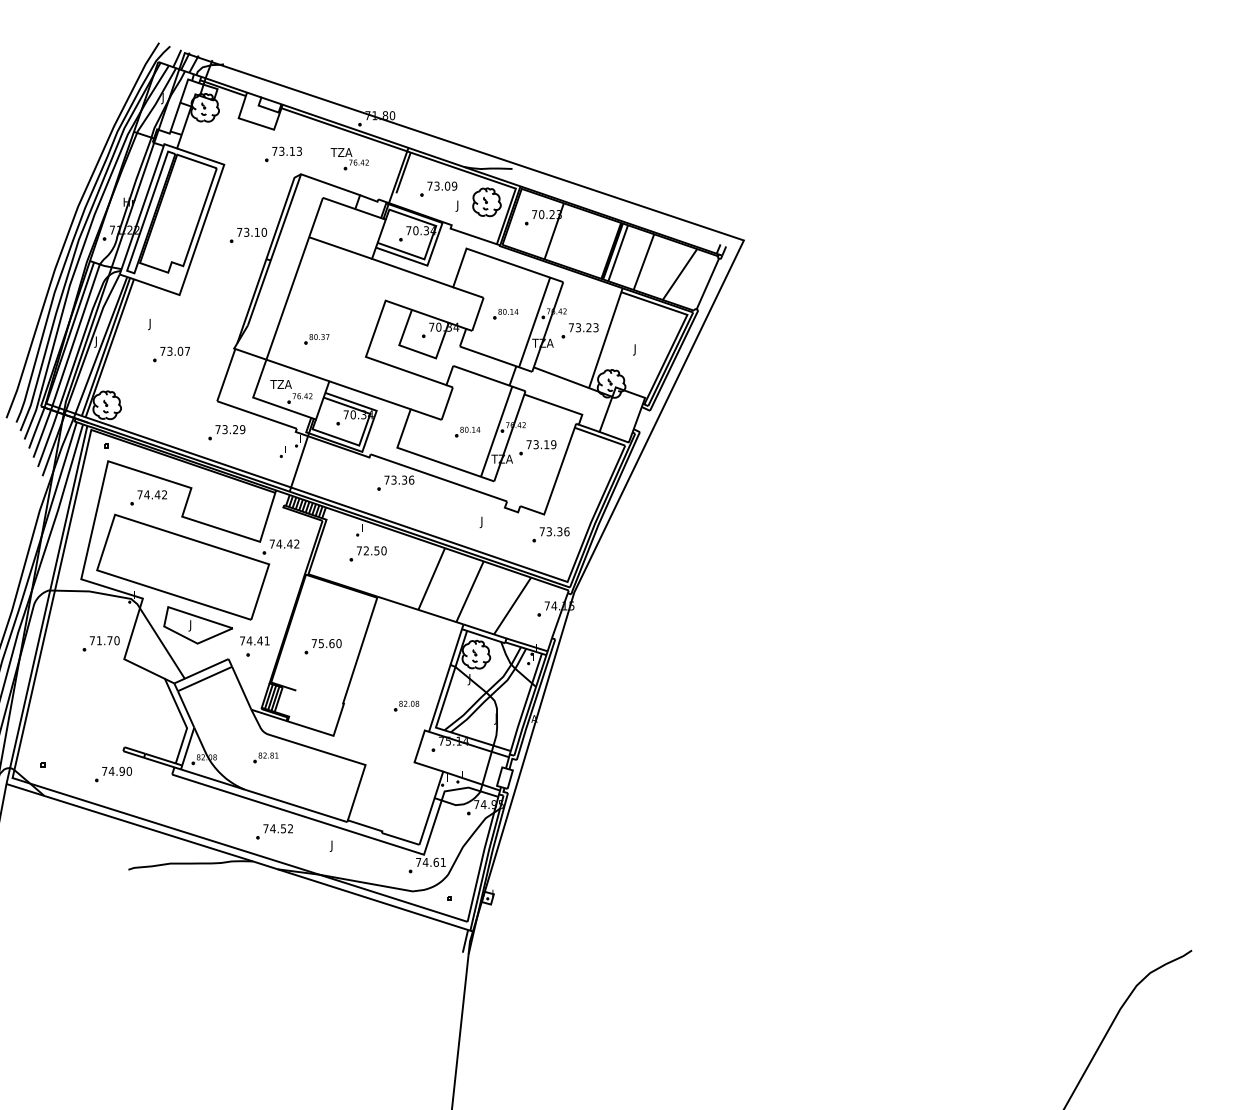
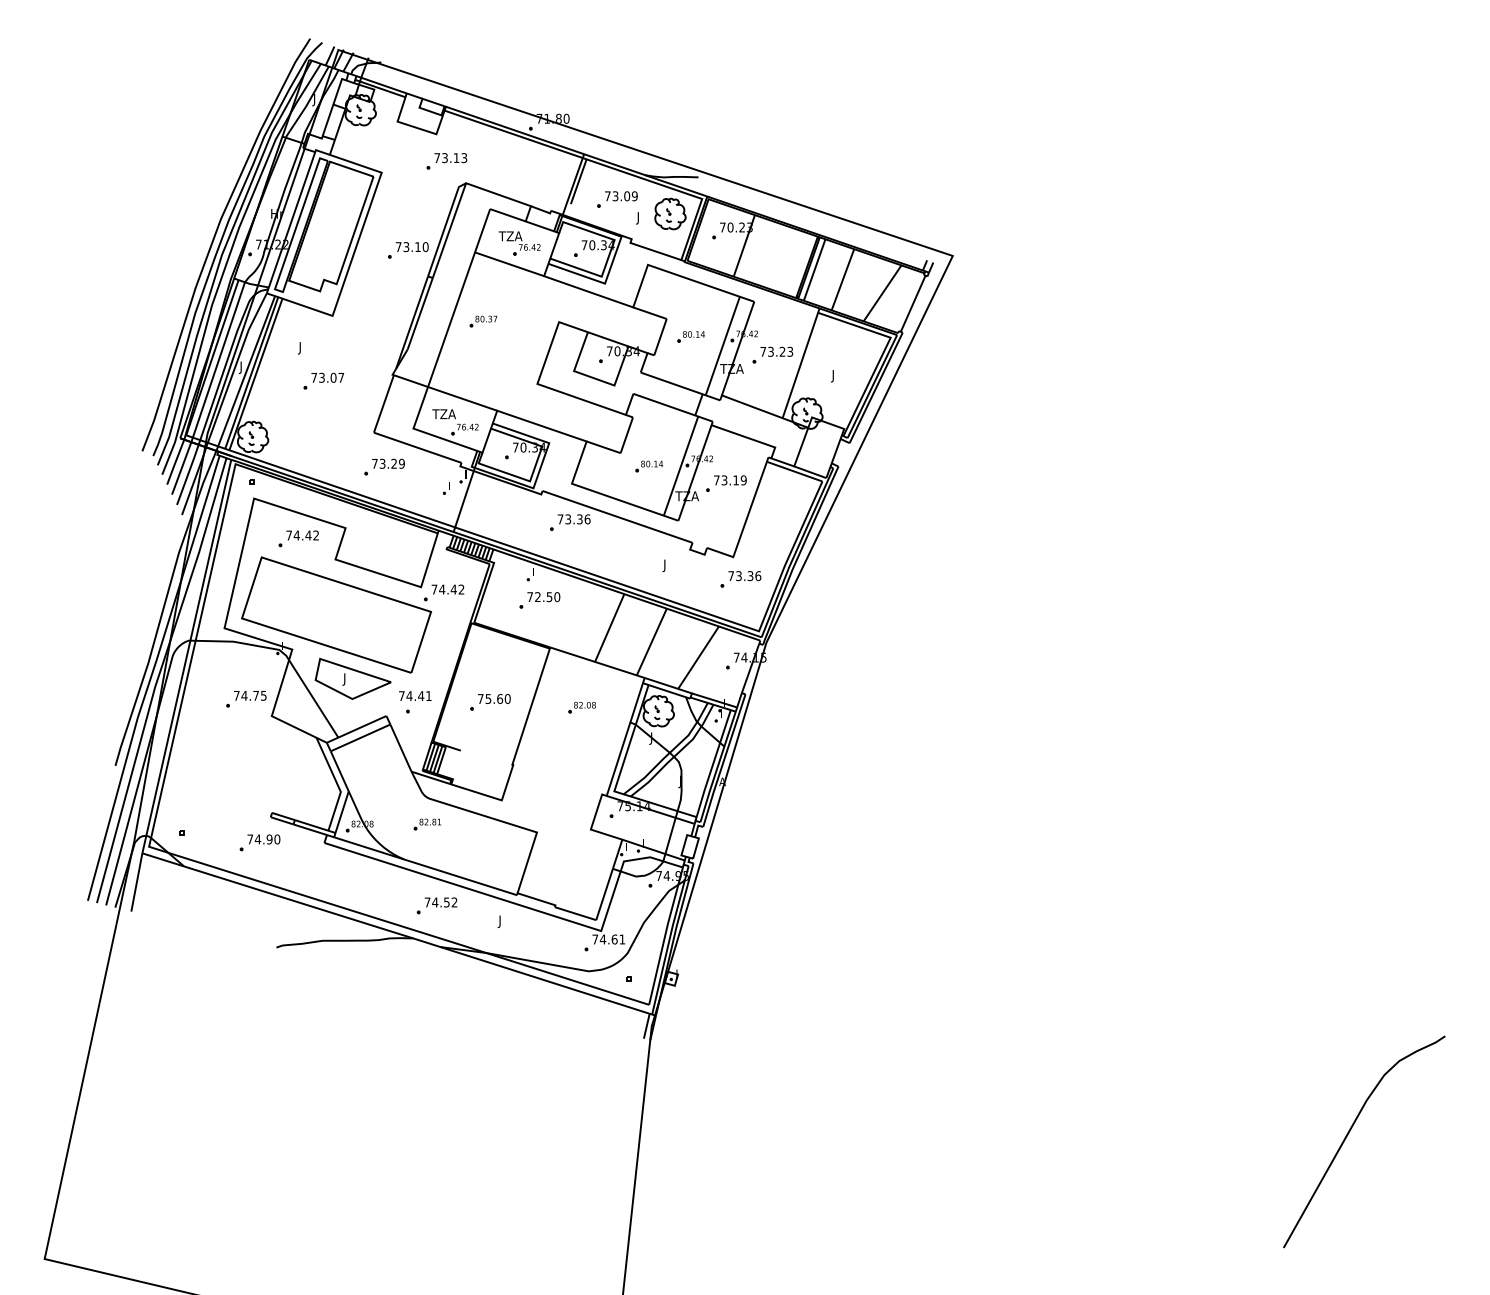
part: (349, 159) -> (519, 243), moved
part: (316, 339) -> (483, 321), moved
text: (107, 640) -> (253, 695), 71.70 -> 74.75
part: (406, 705) -> (581, 707), moved

